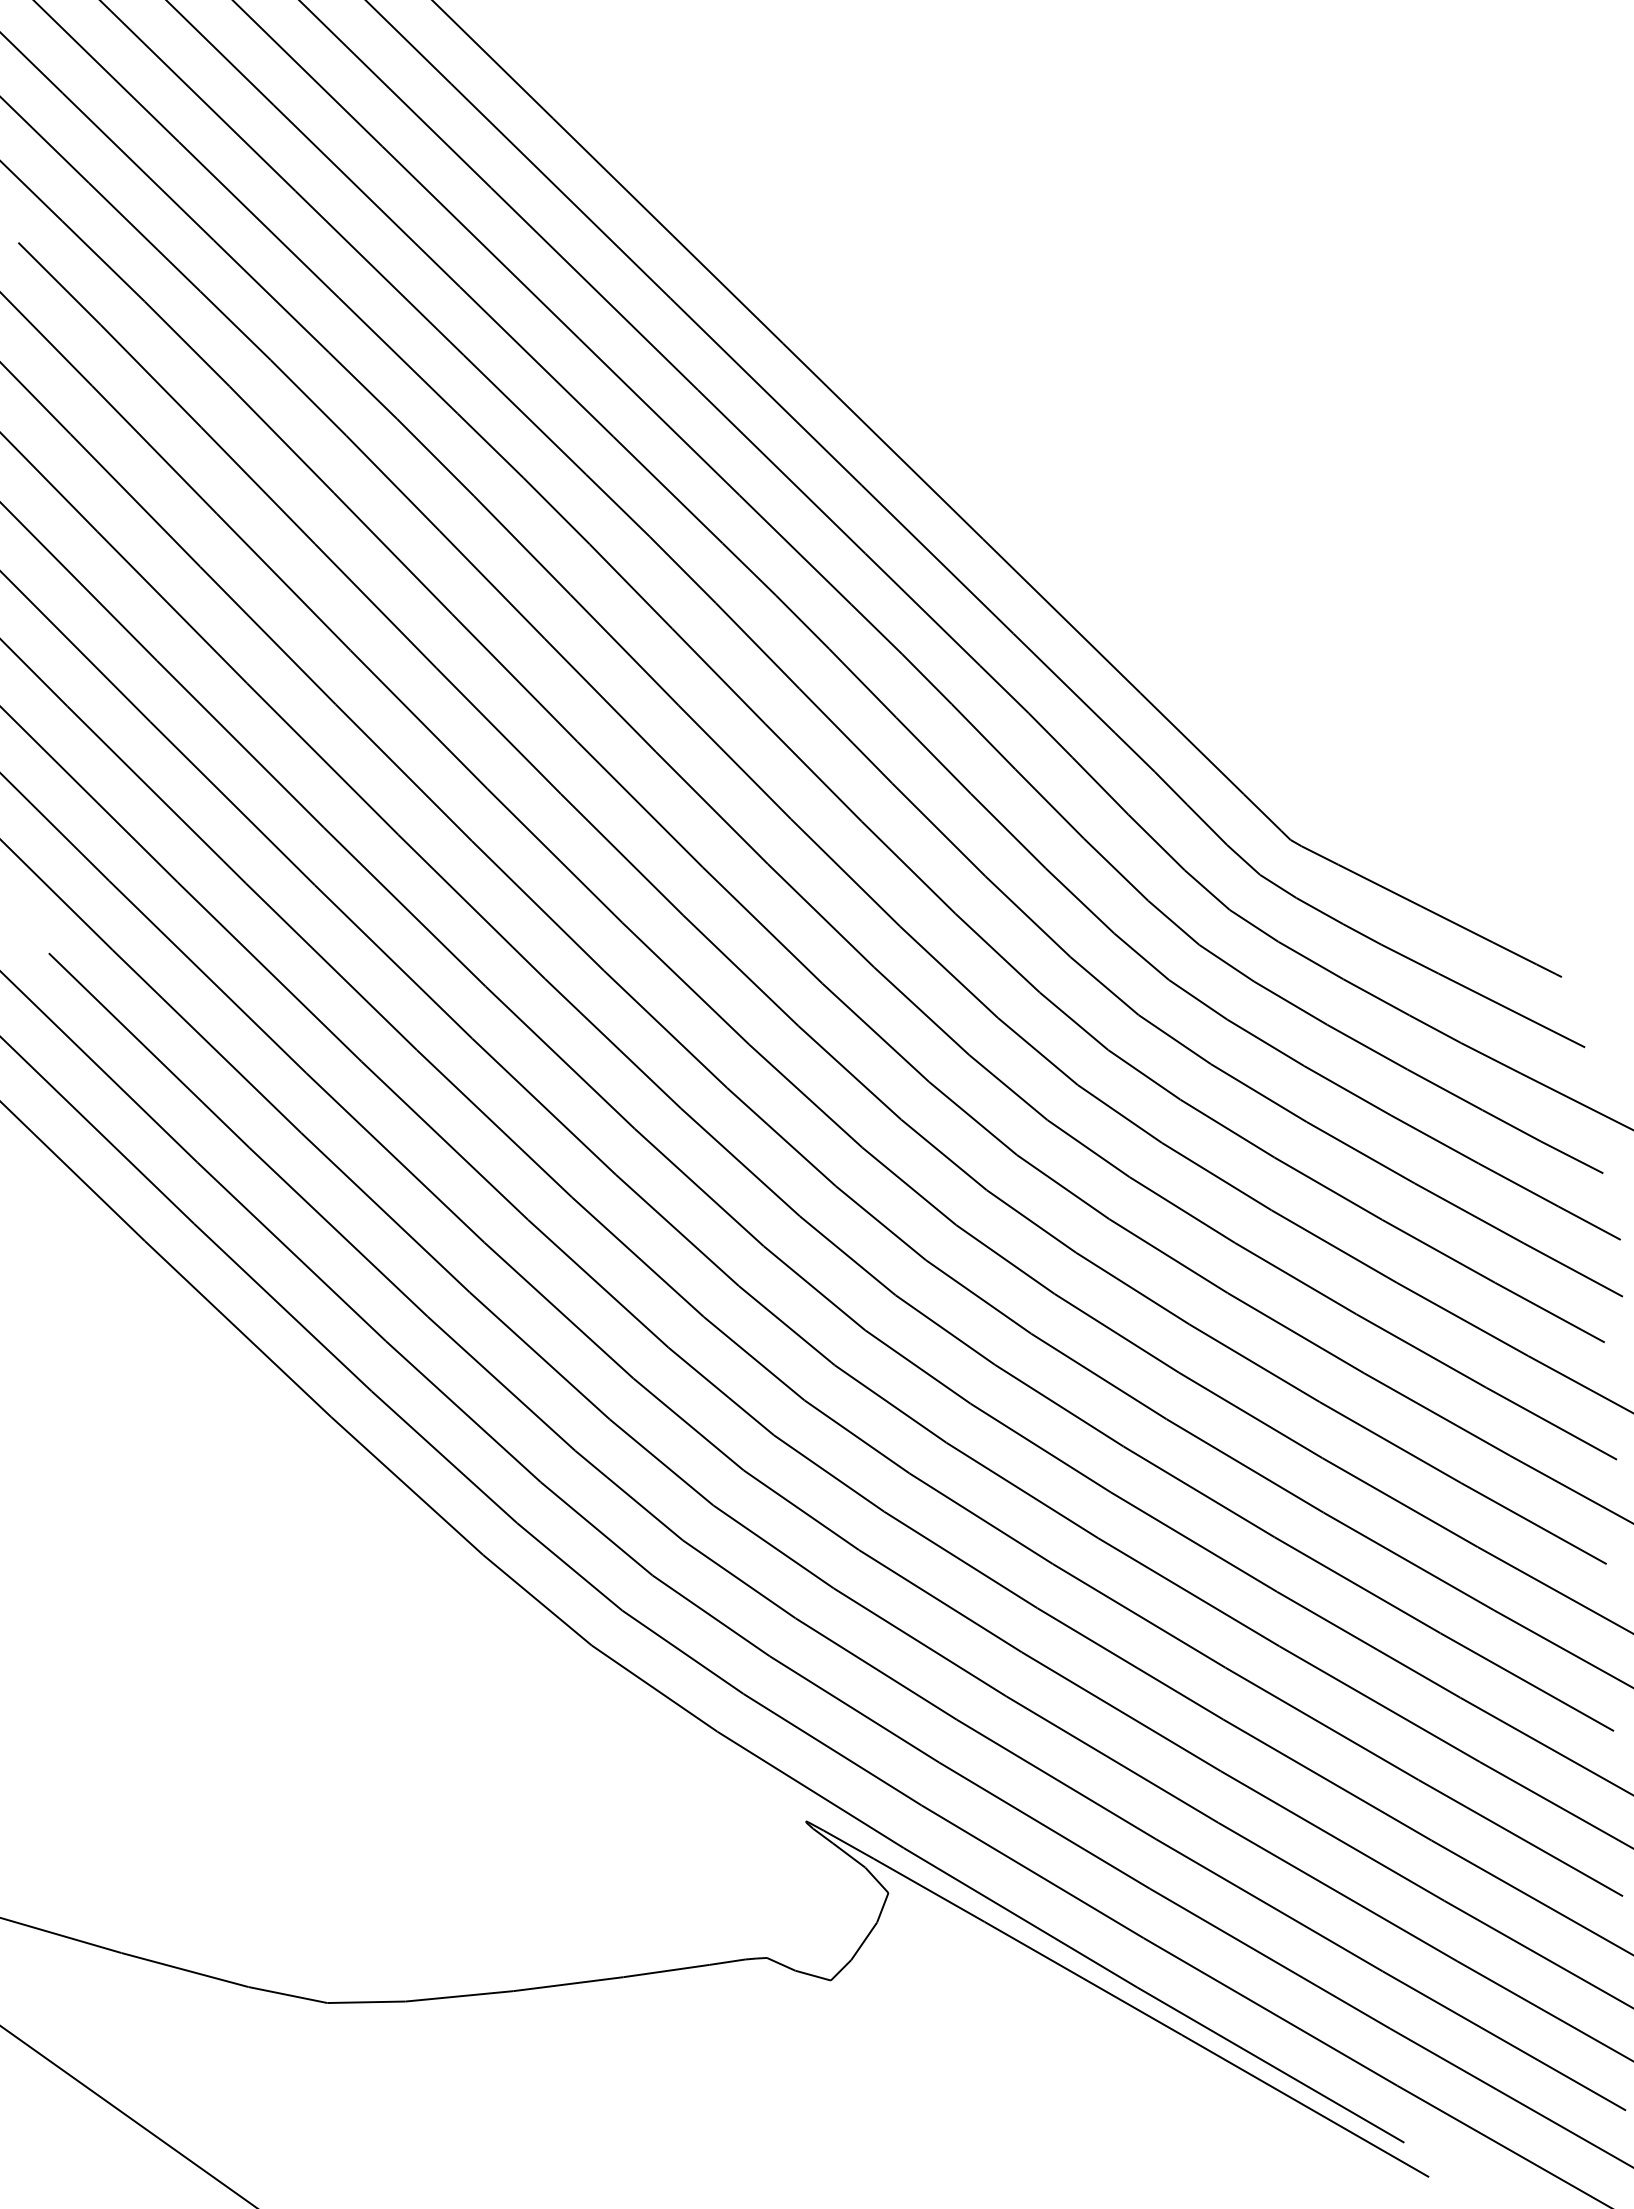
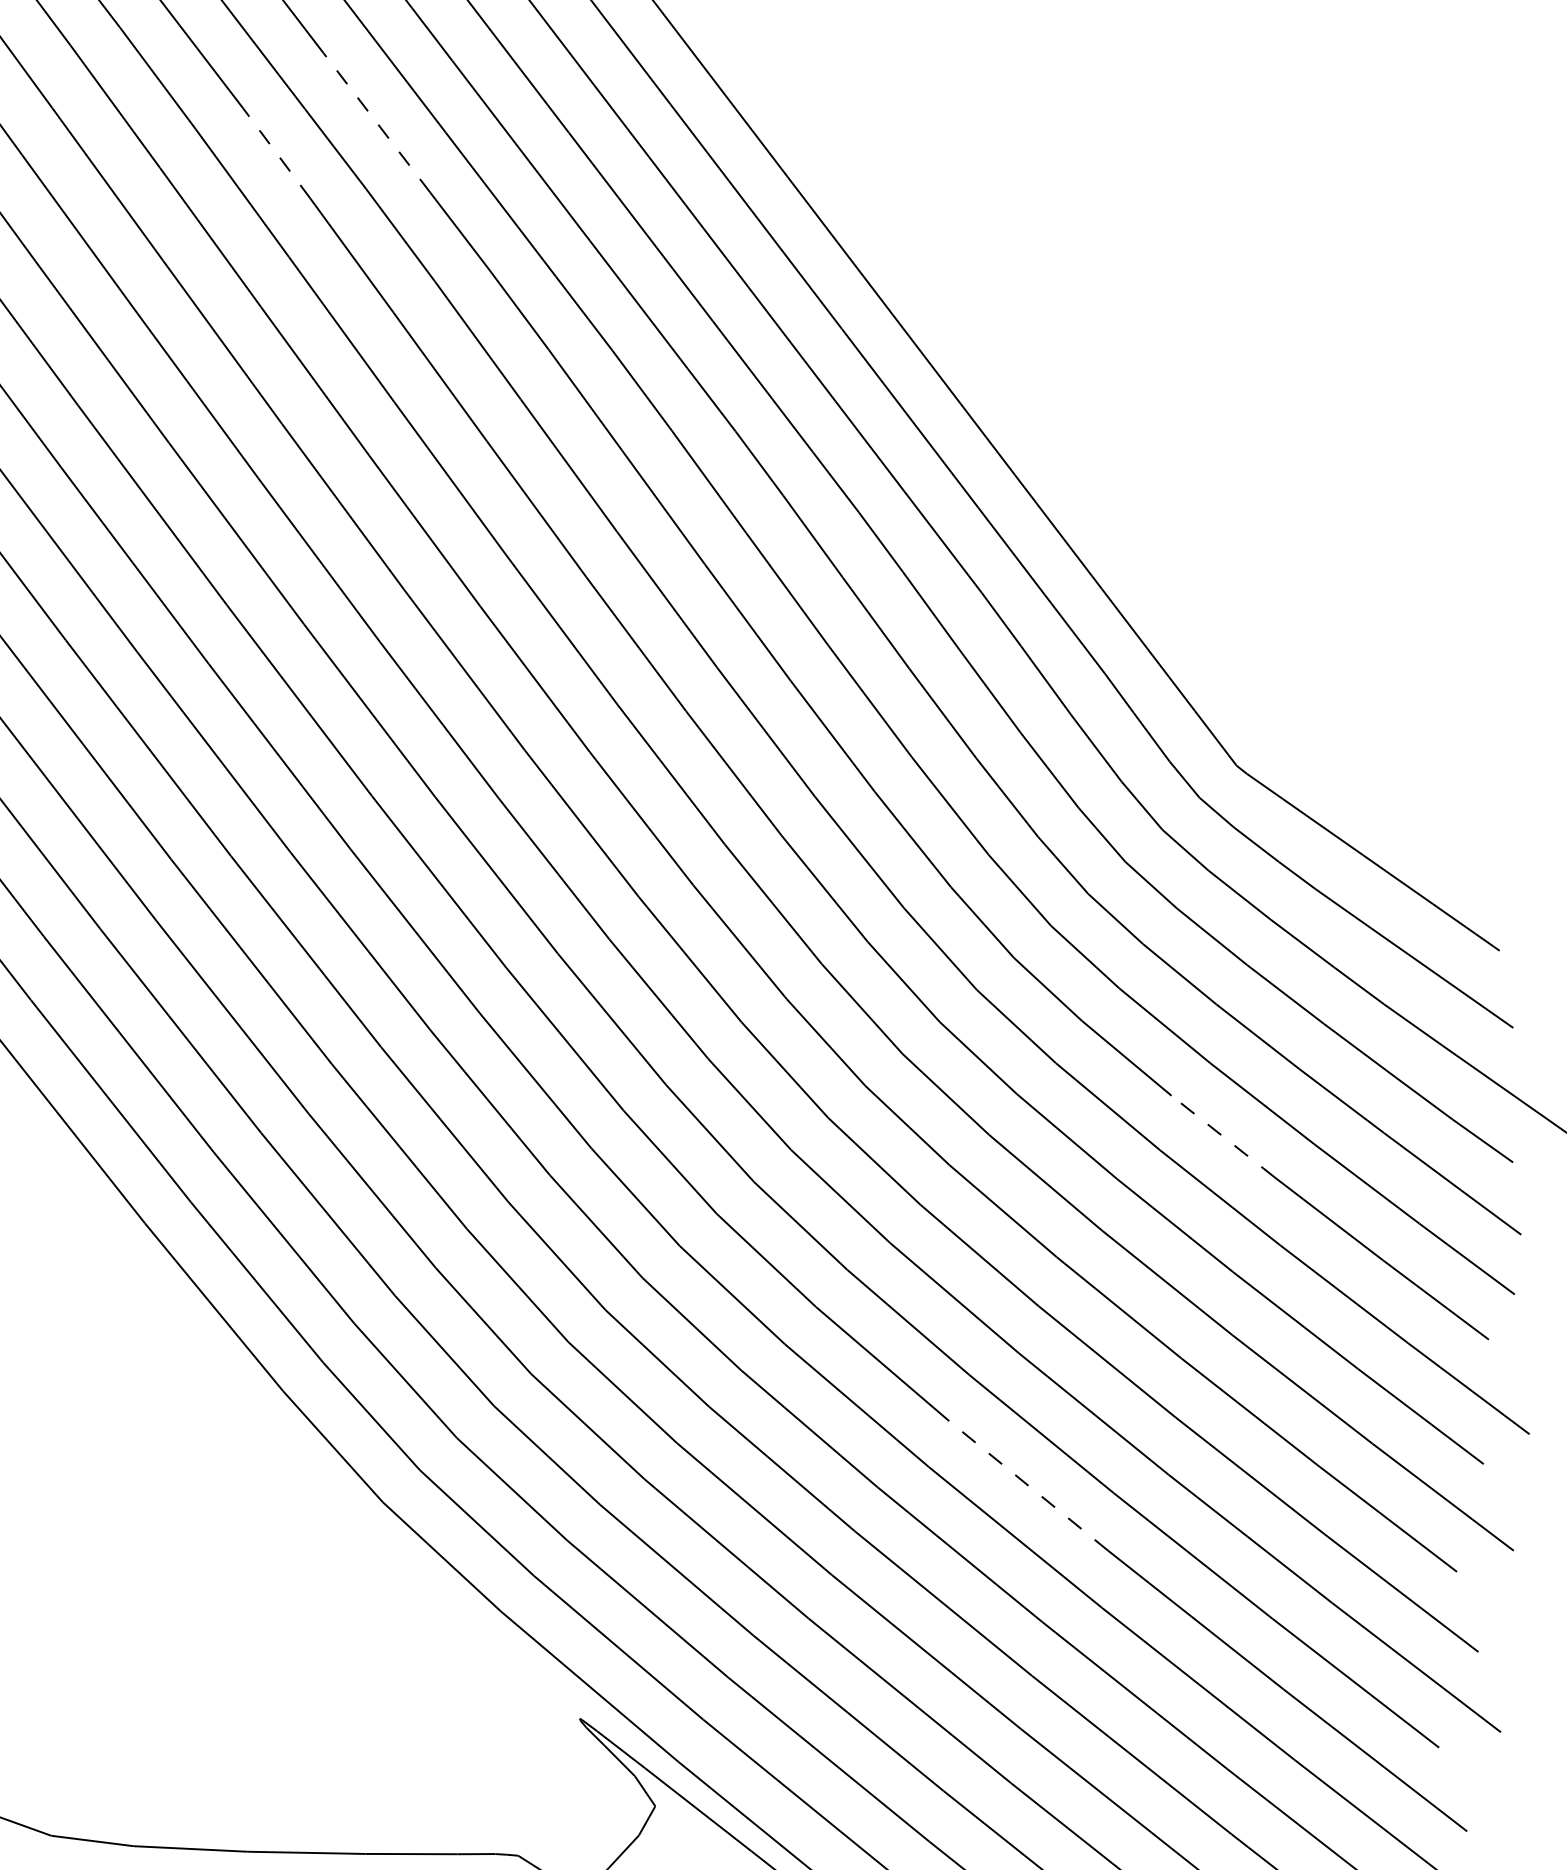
line: (398, 355) -> (377, 122), solid -> dashed
line: (308, 397) -> (276, 153), solid -> dashed
line: (1328, 1188) -> (1223, 1136), solid -> dashed
line: (1194, 1542) -> (1029, 1486), solid -> dashed

